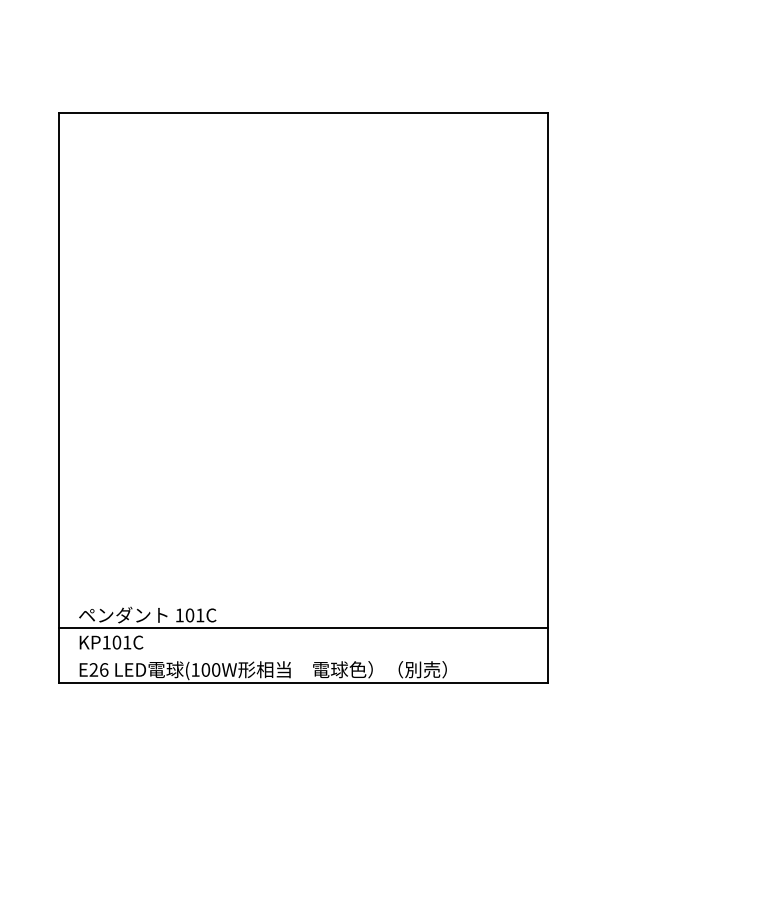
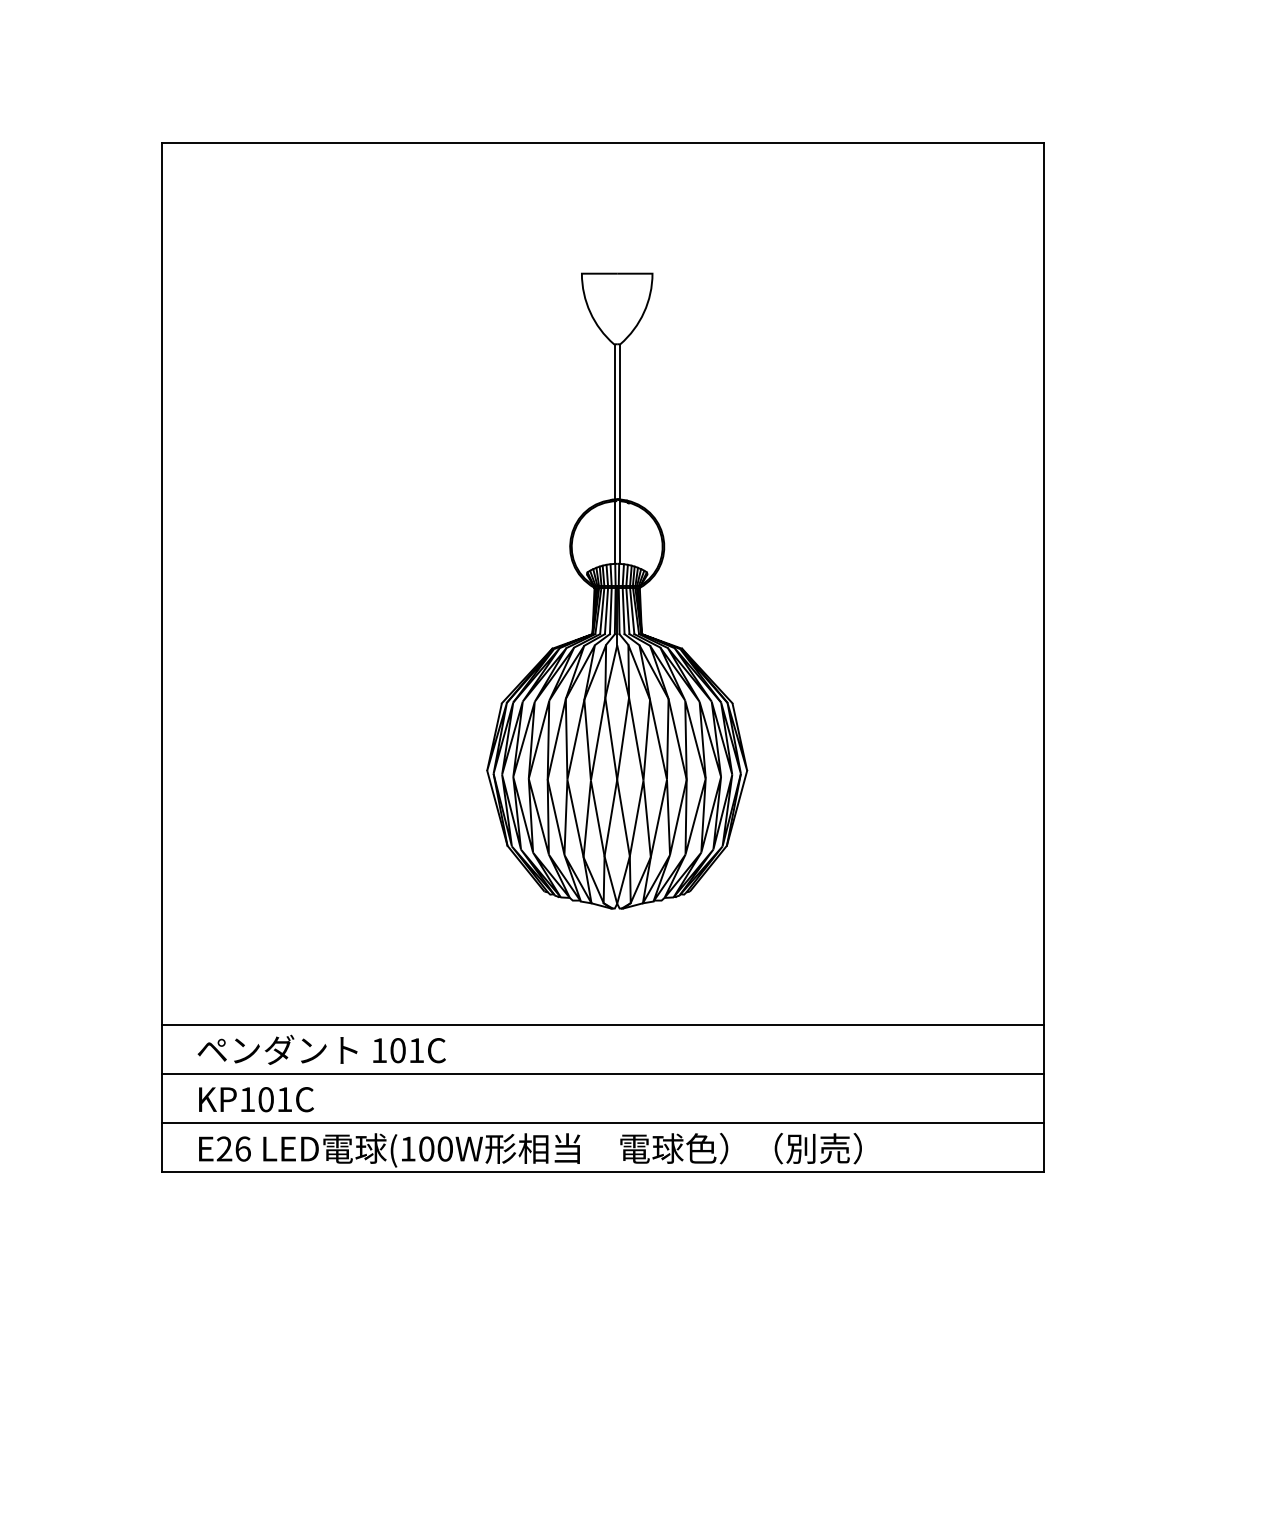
part: (311, 360) -> (617, 590), added
line: (303, 601) -> (602, 1025), added
line: (303, 655) -> (602, 1122), added

